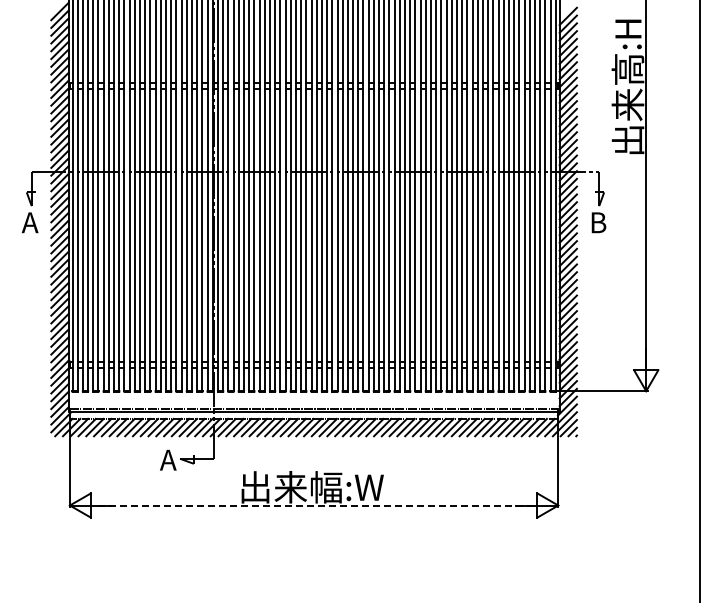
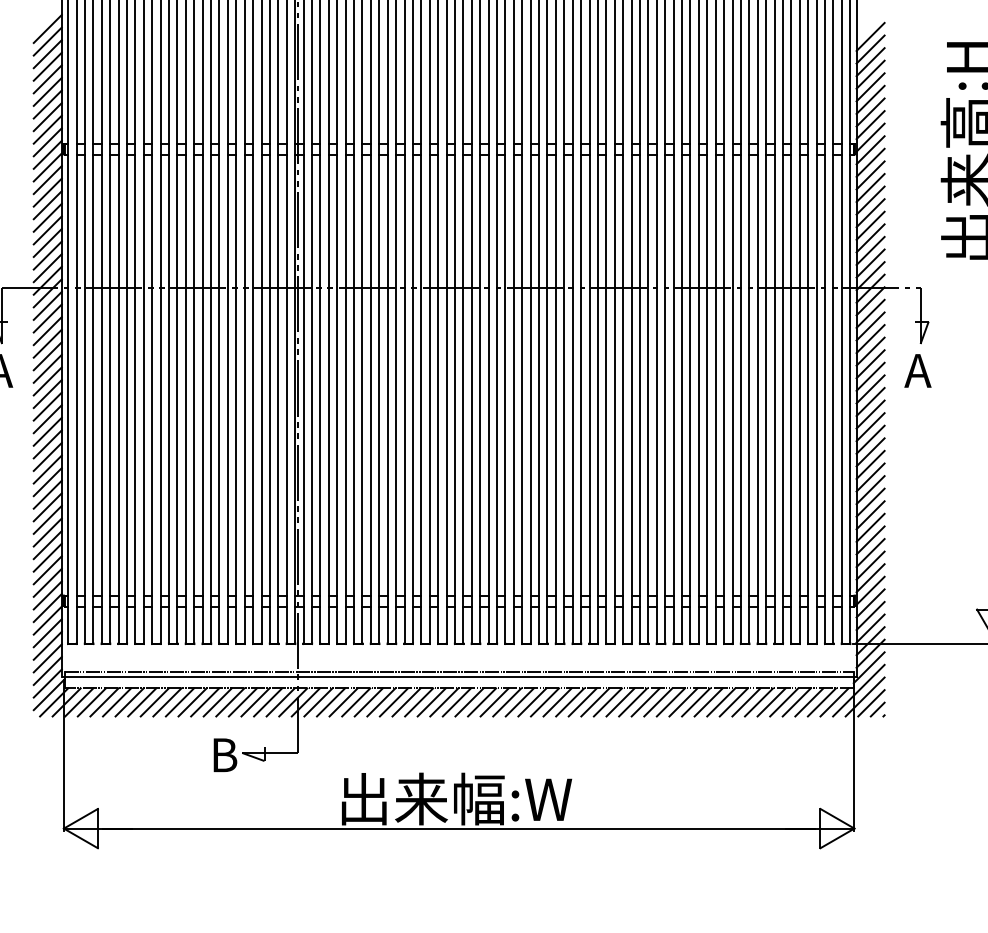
text: (597, 222) -> (917, 370), B -> A
text: (168, 459) -> (223, 754), A -> B
line: (314, 505) -> (459, 828), dashed -> solid

